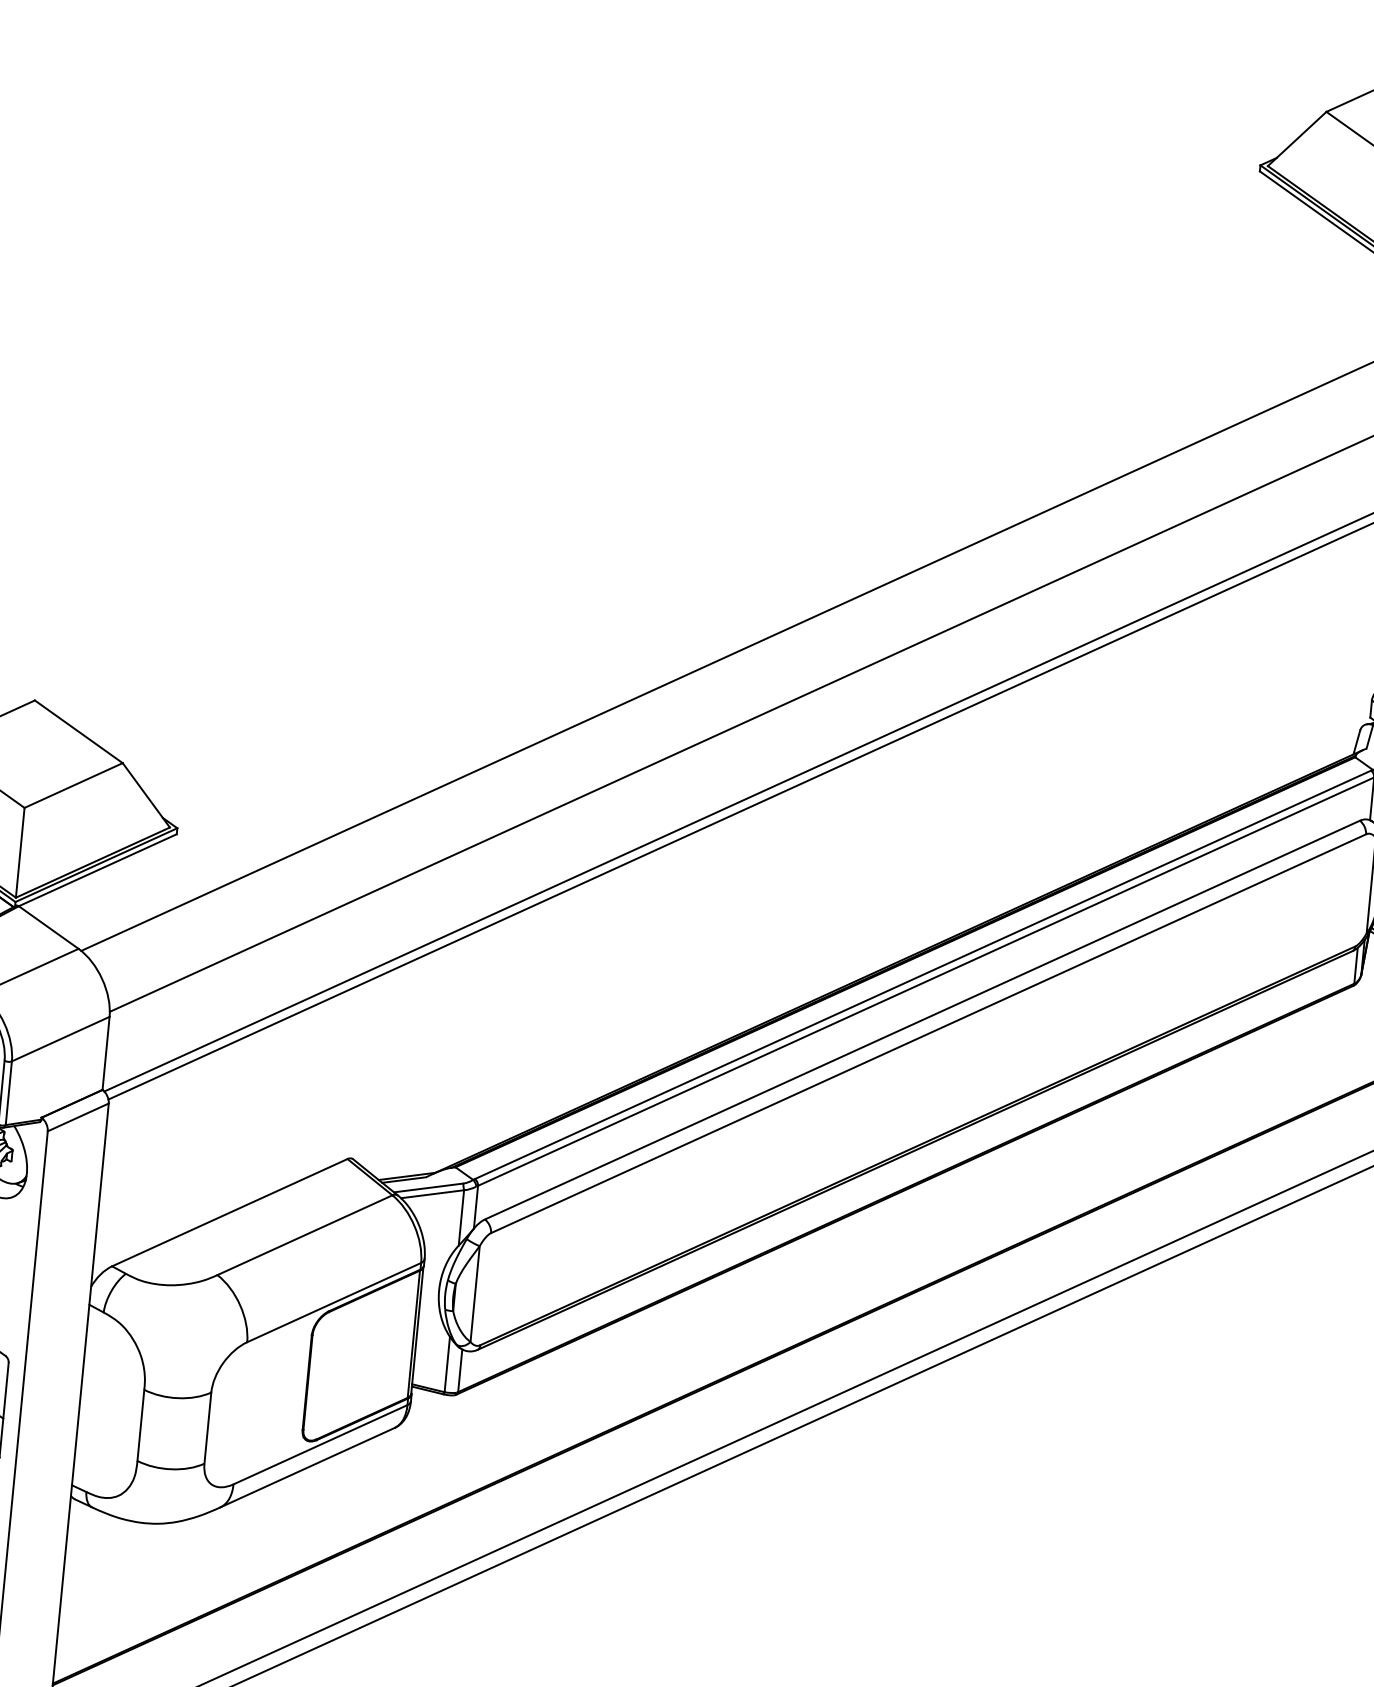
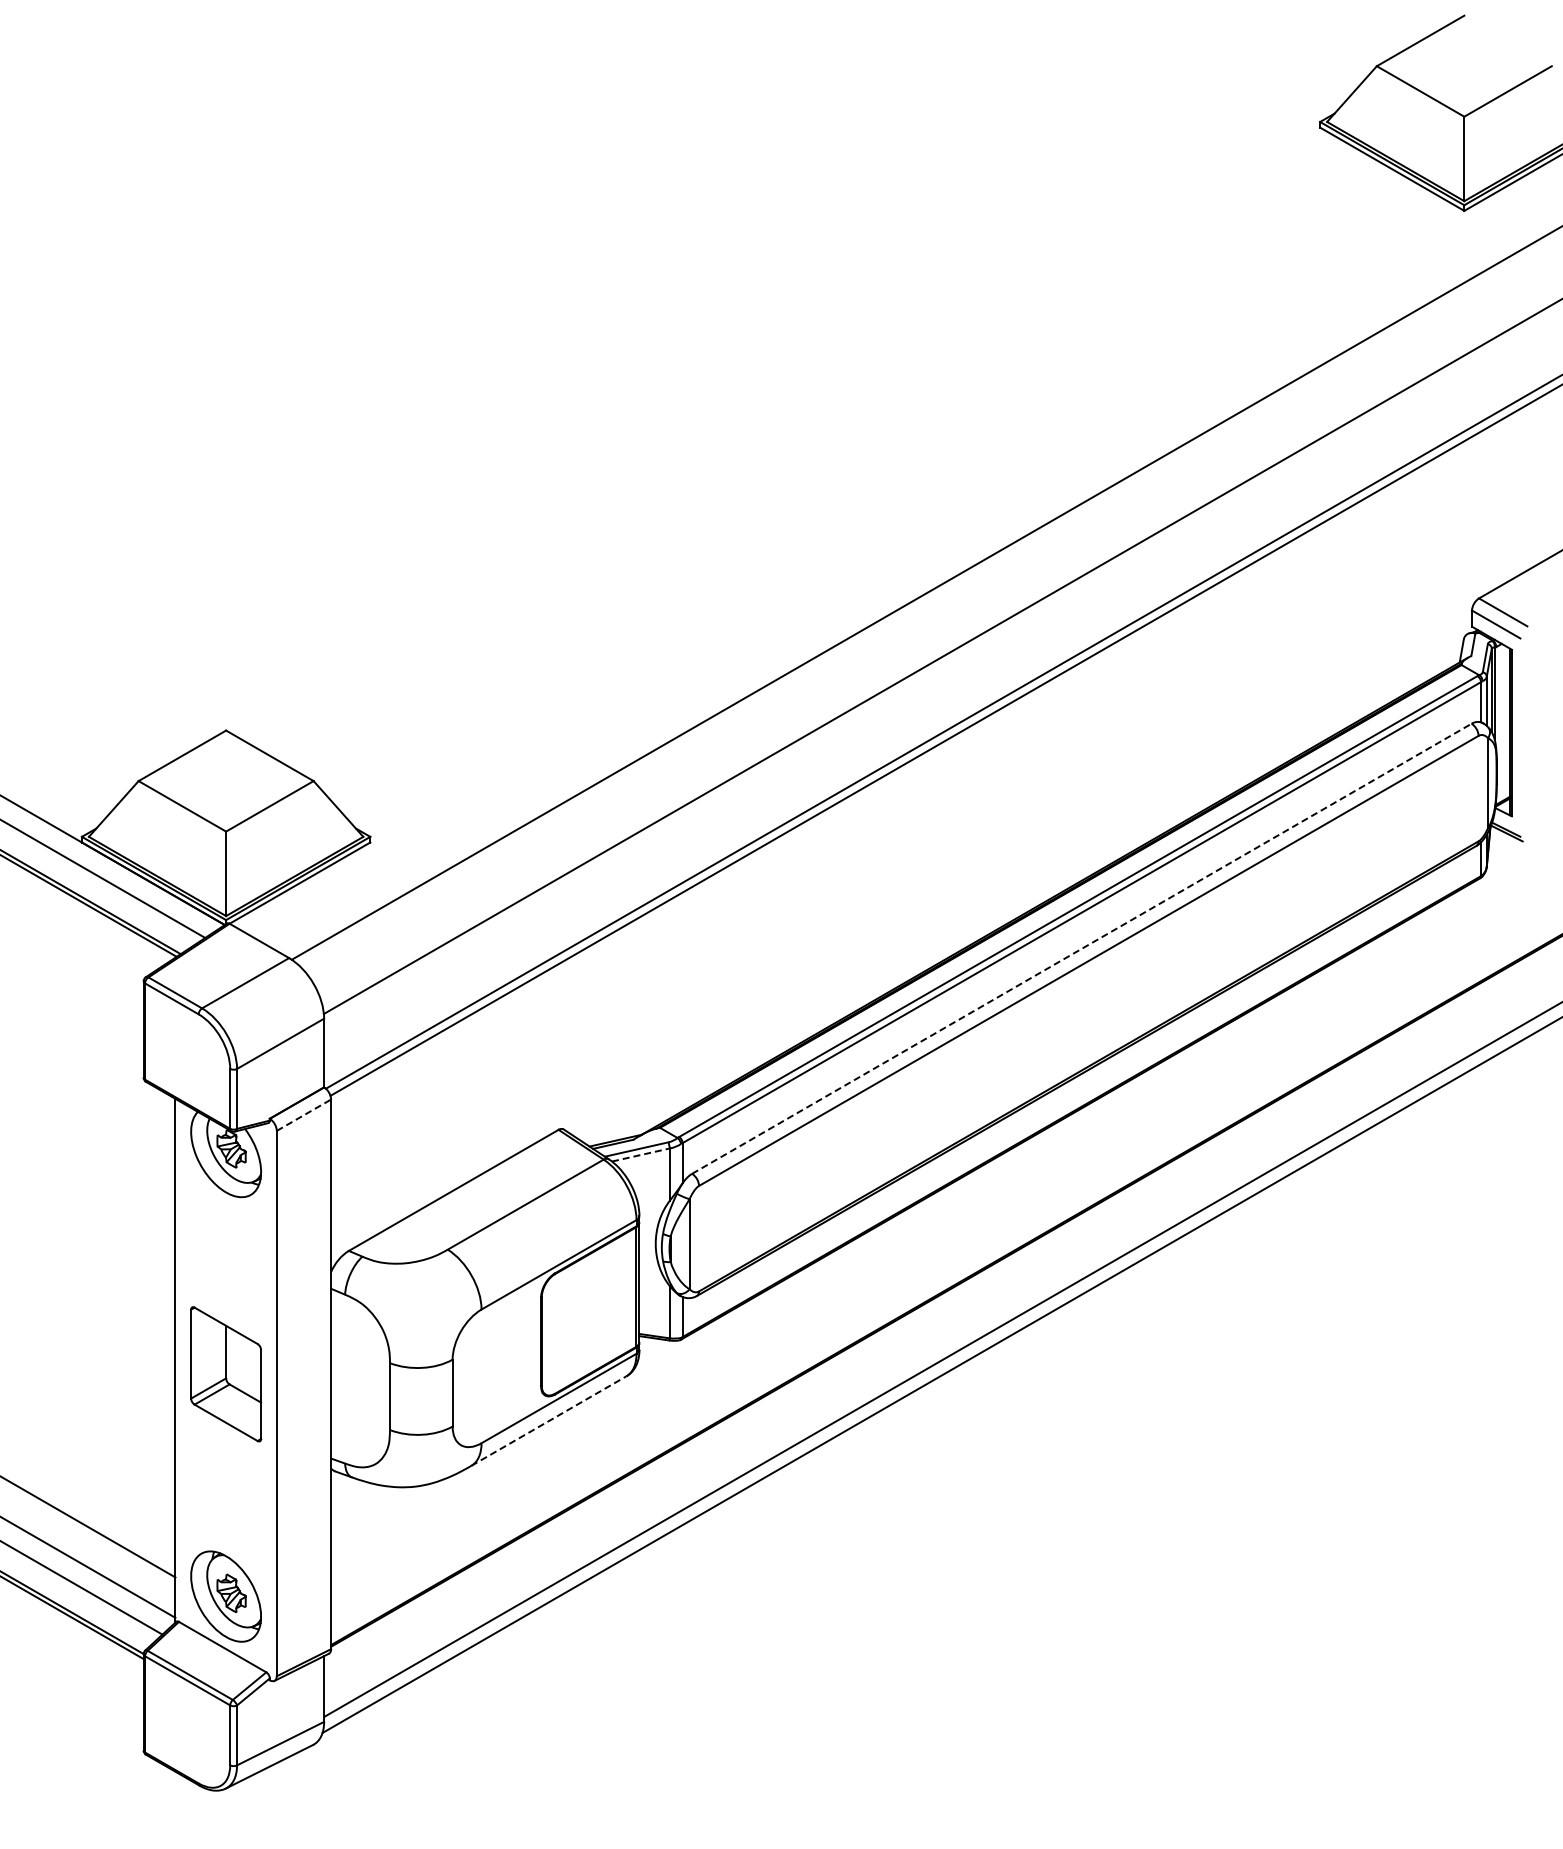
line: (923, 1019) -> (1082, 948), solid -> dashed
line: (78, 1116) -> (304, 1114), solid -> dashed
line: (433, 1193) -> (641, 1154), solid -> dashed
line: (306, 1468) -> (548, 1421), solid -> dashed

